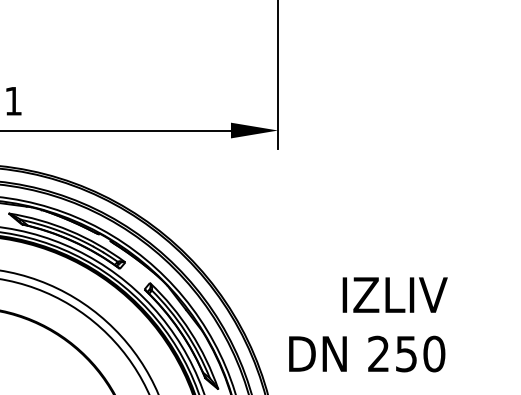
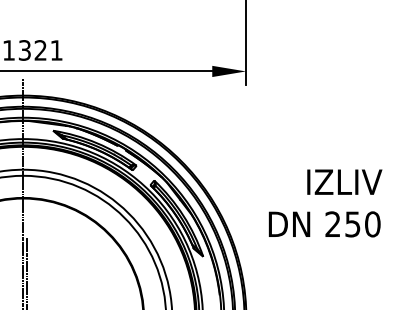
text: (368, 324) -> (325, 203), moved

